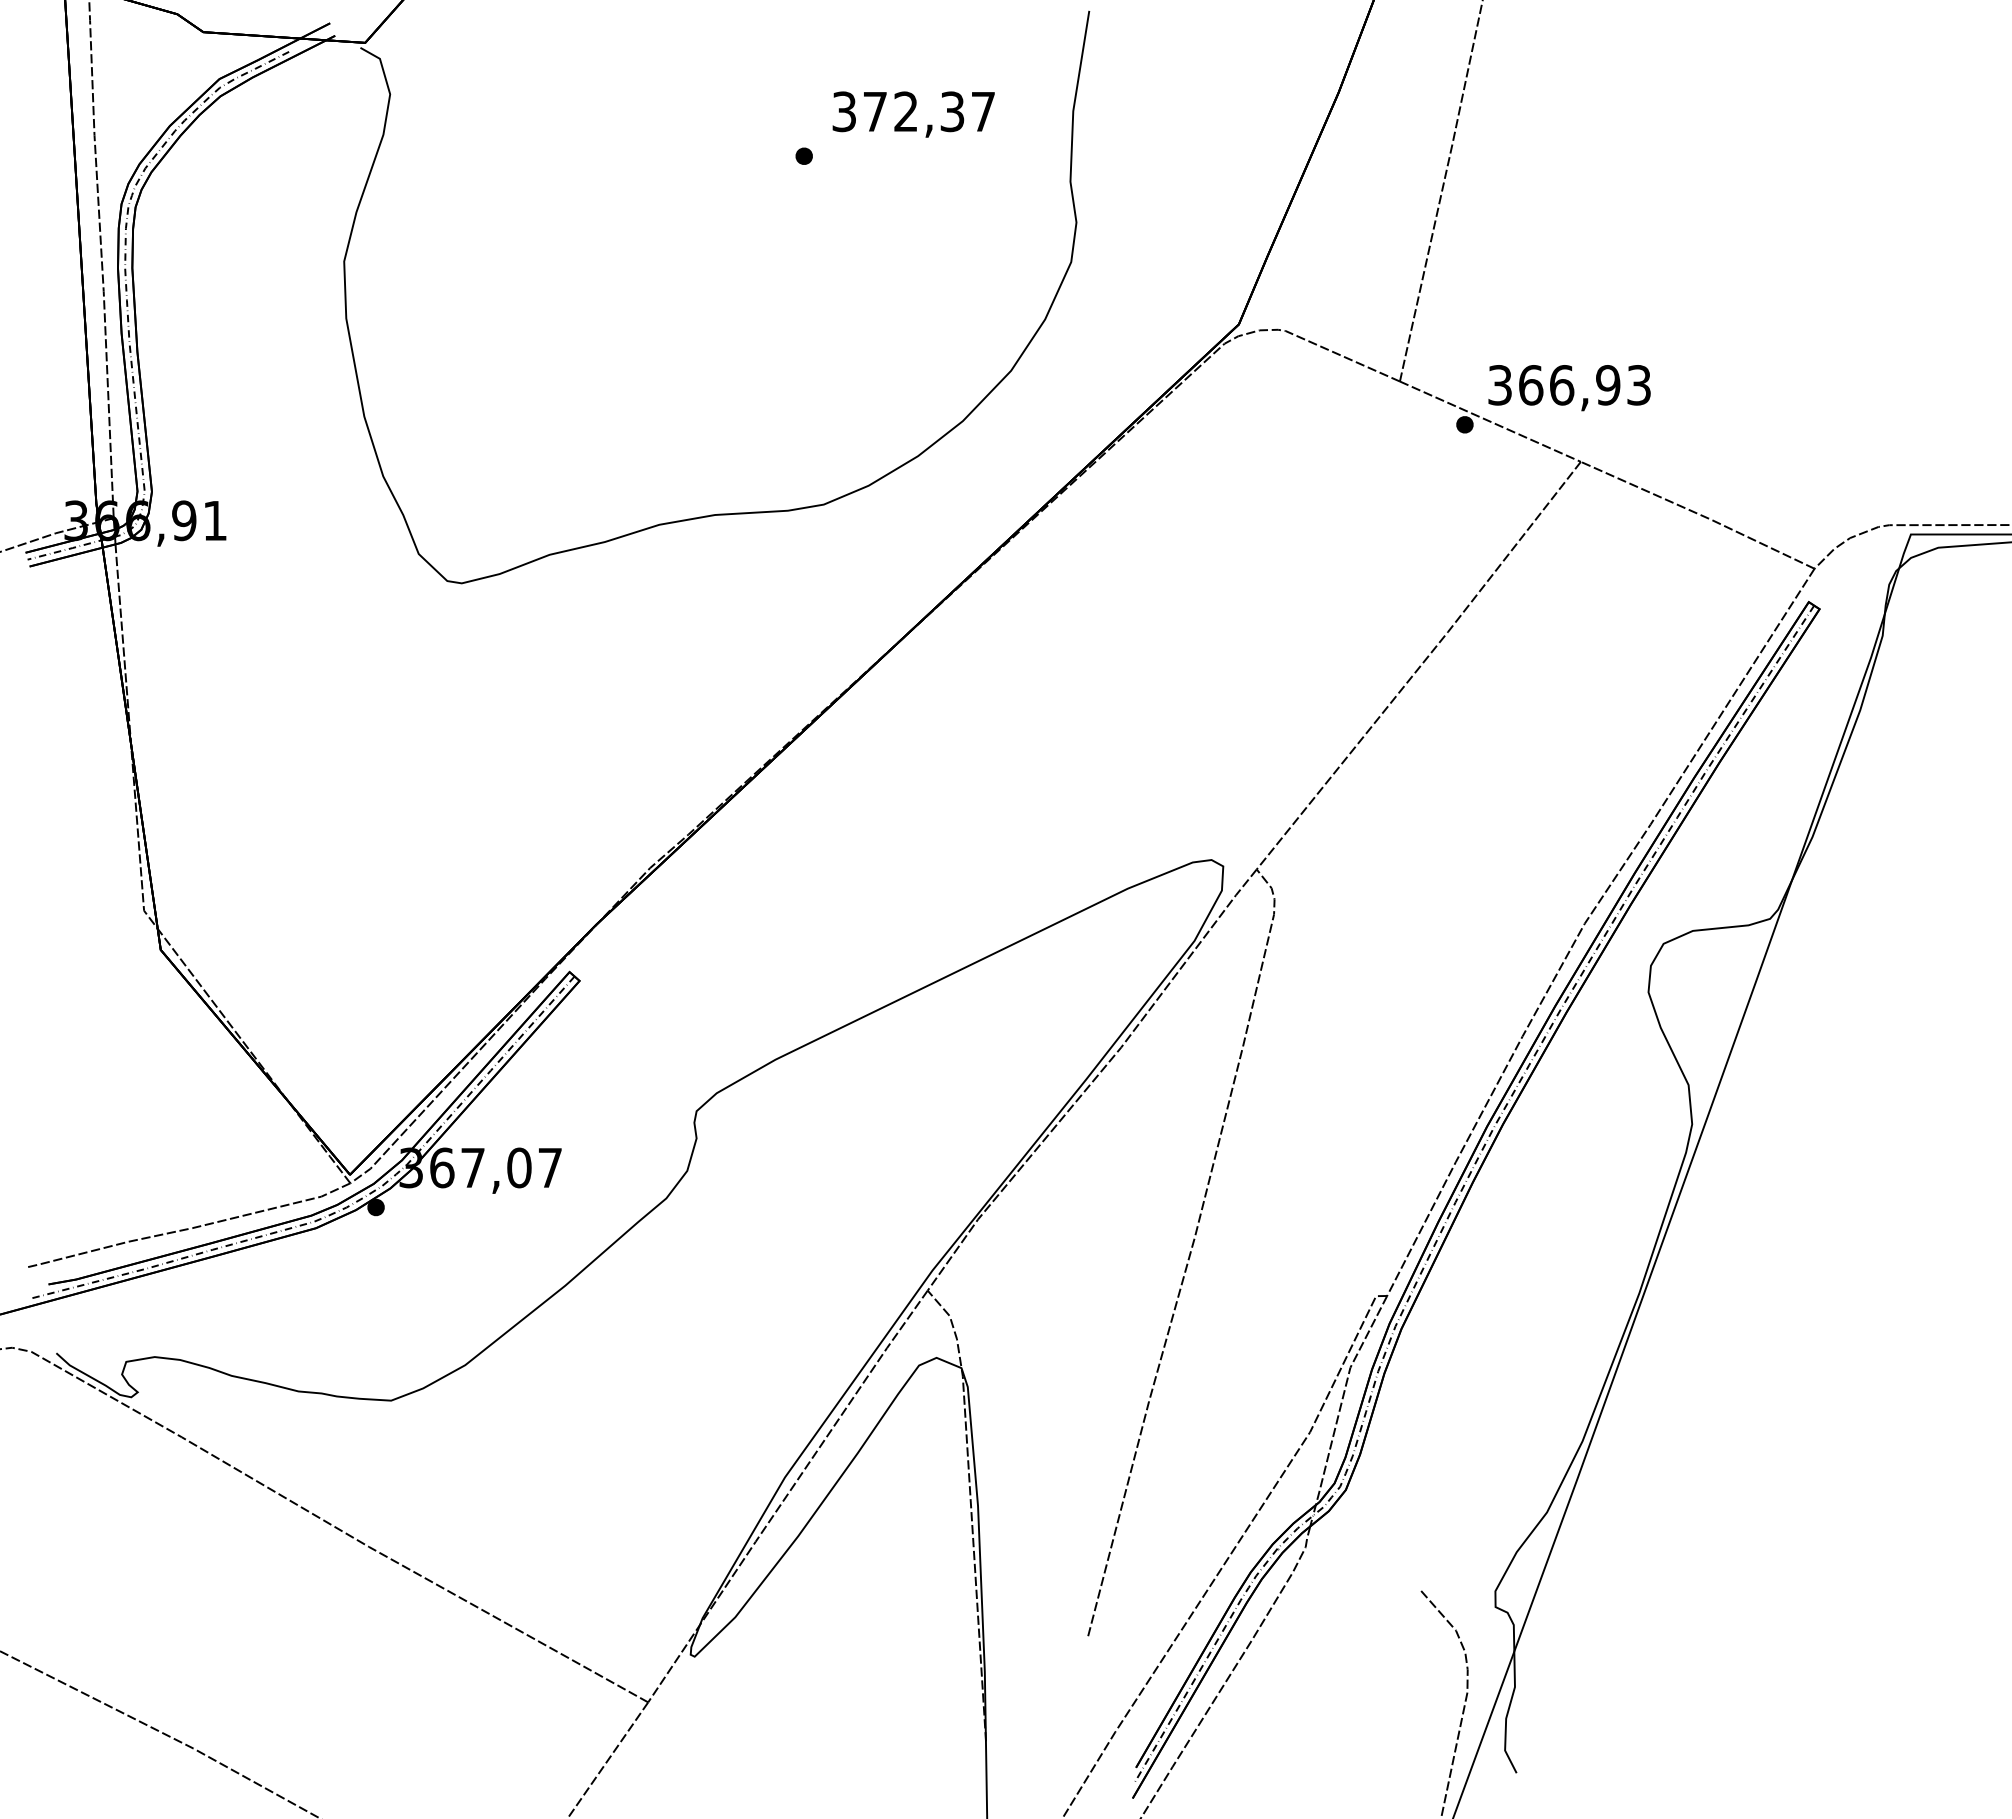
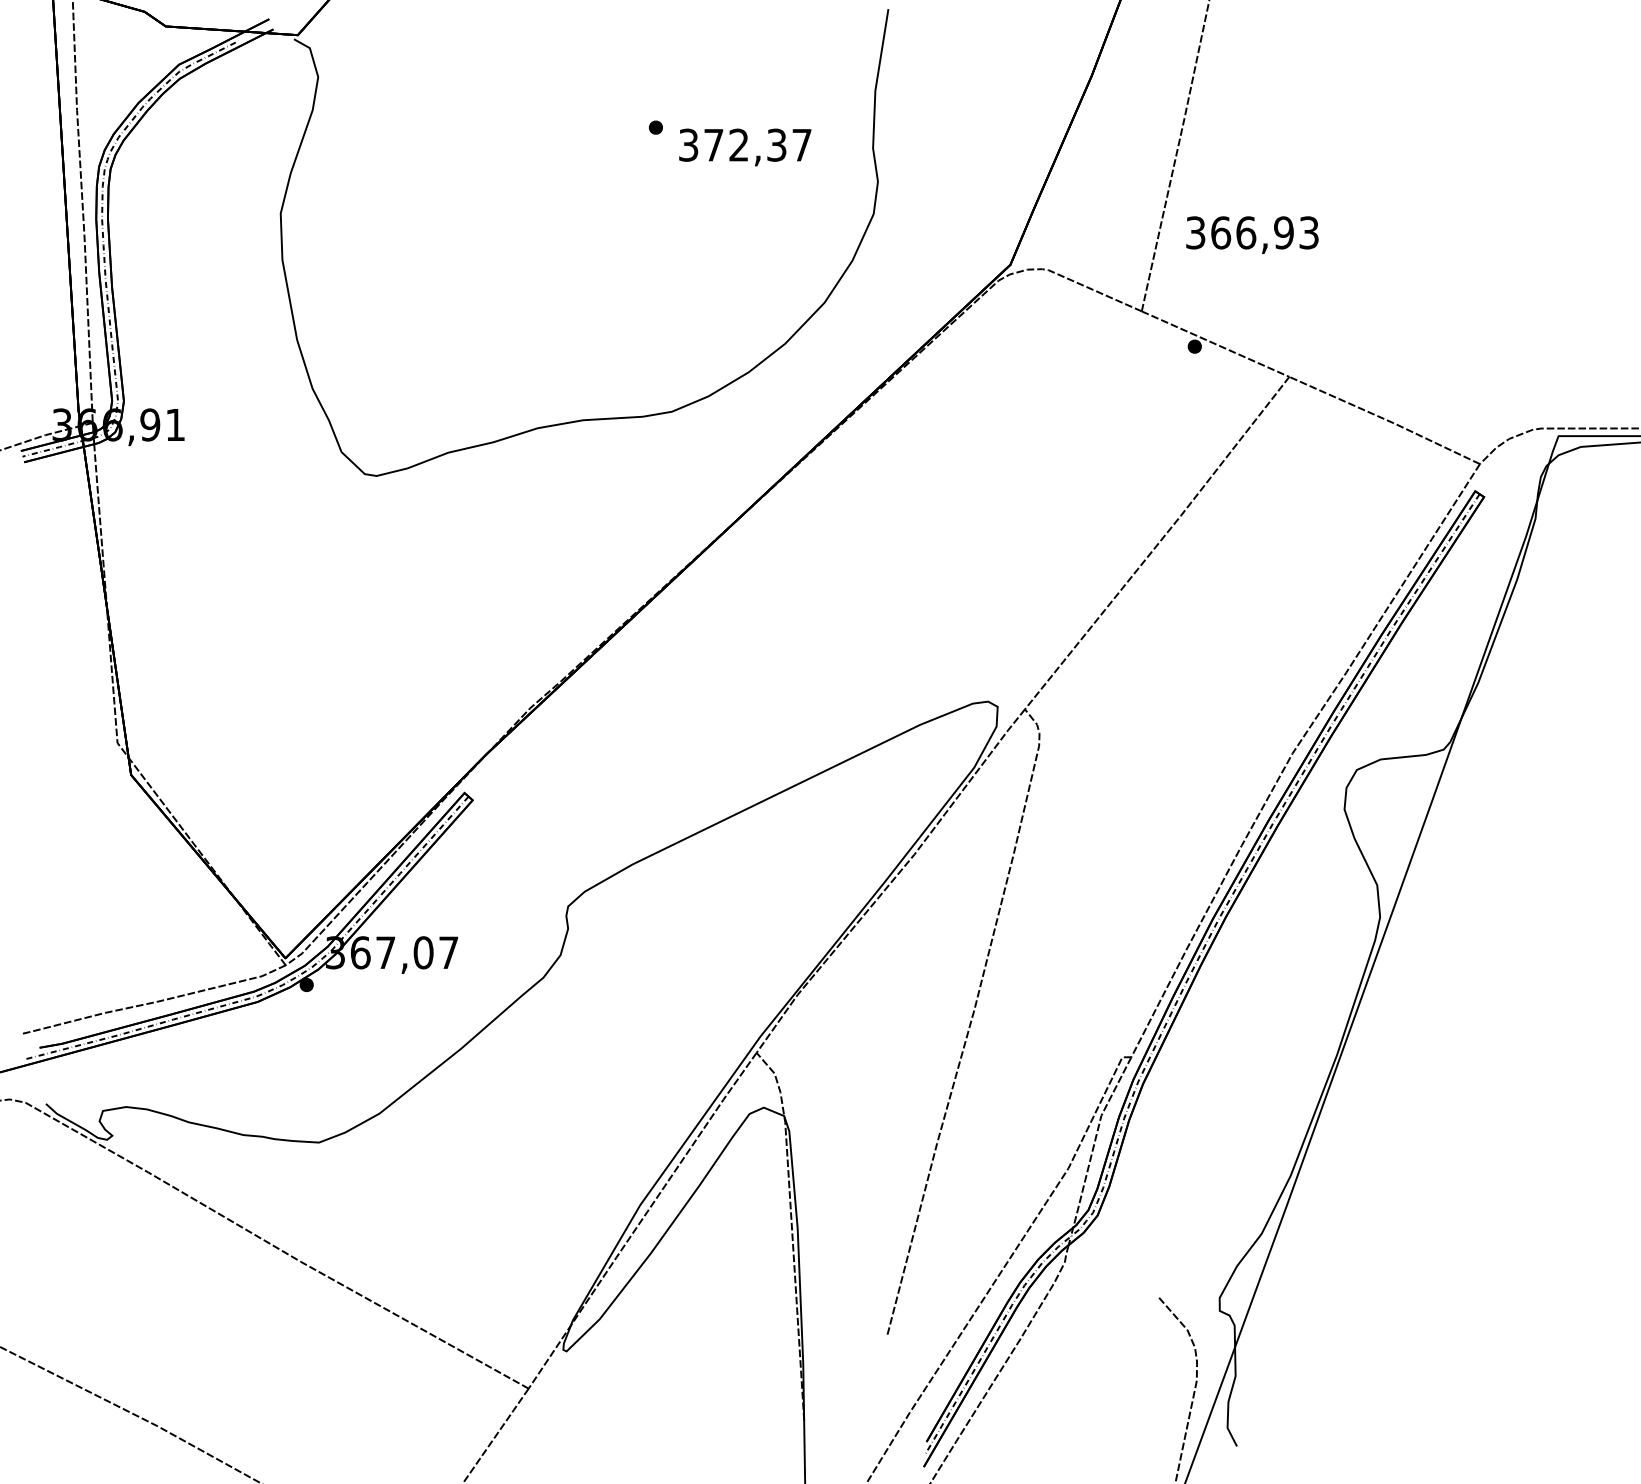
text: (913, 114) -> (745, 147), moved
text: (1569, 388) -> (1252, 235), moved

